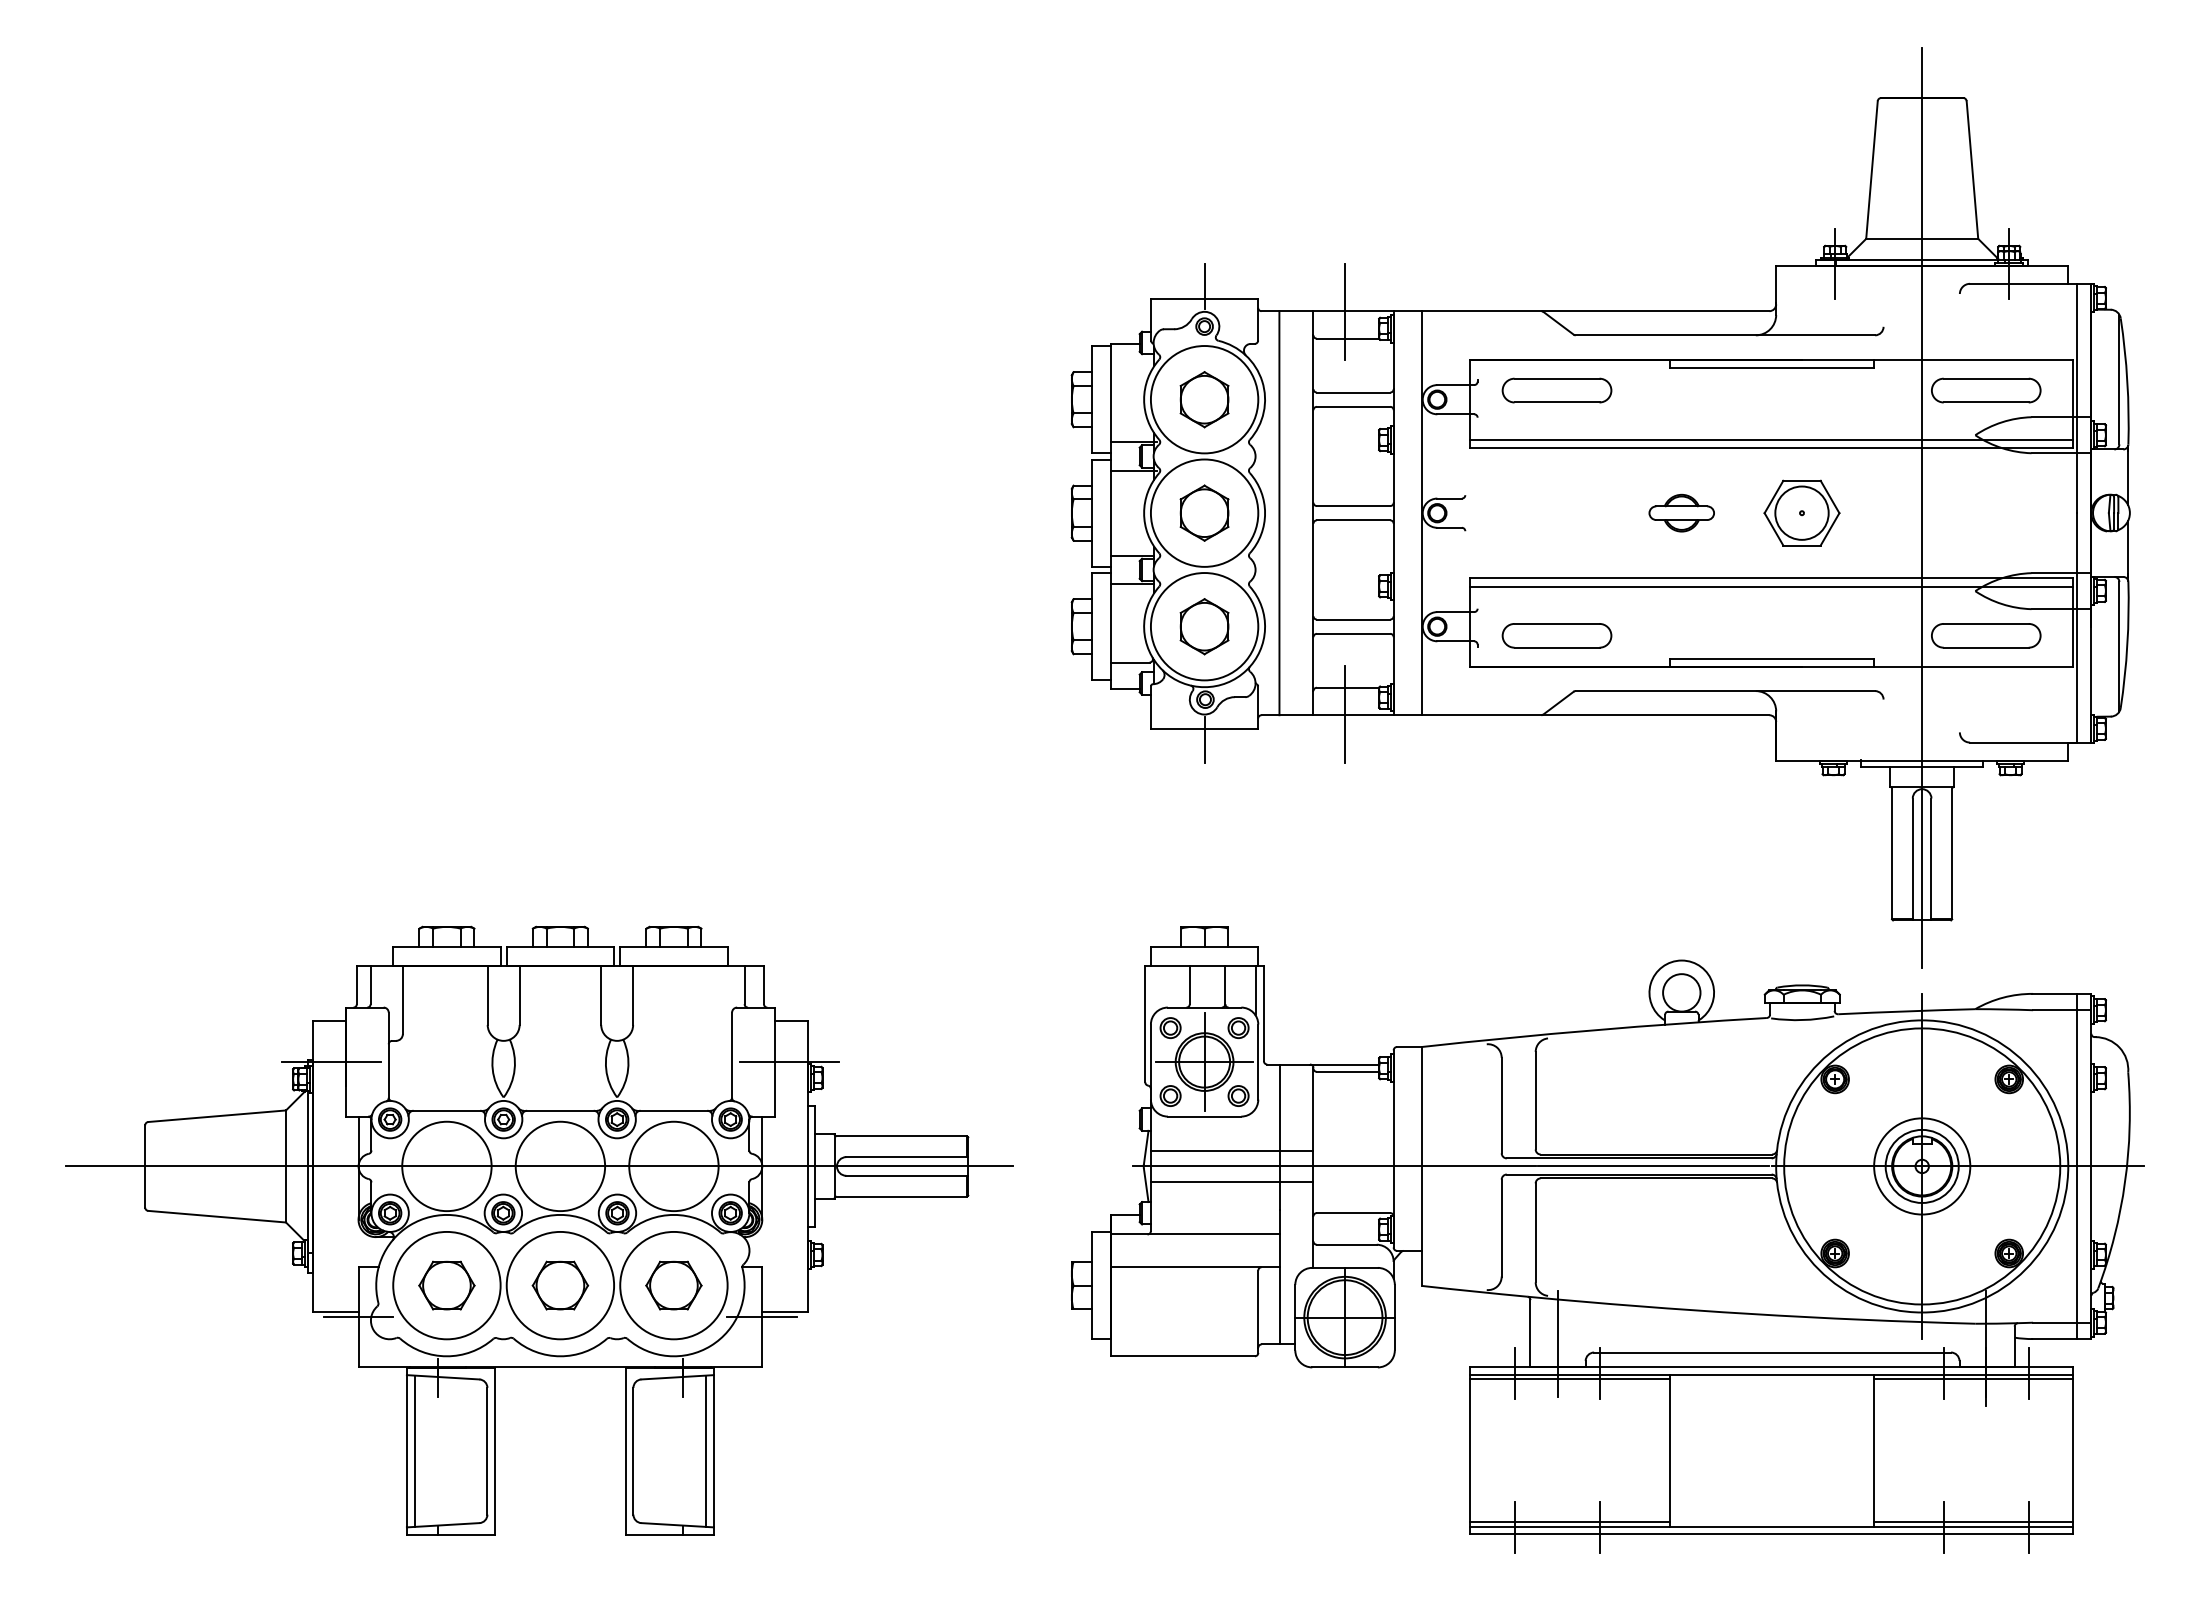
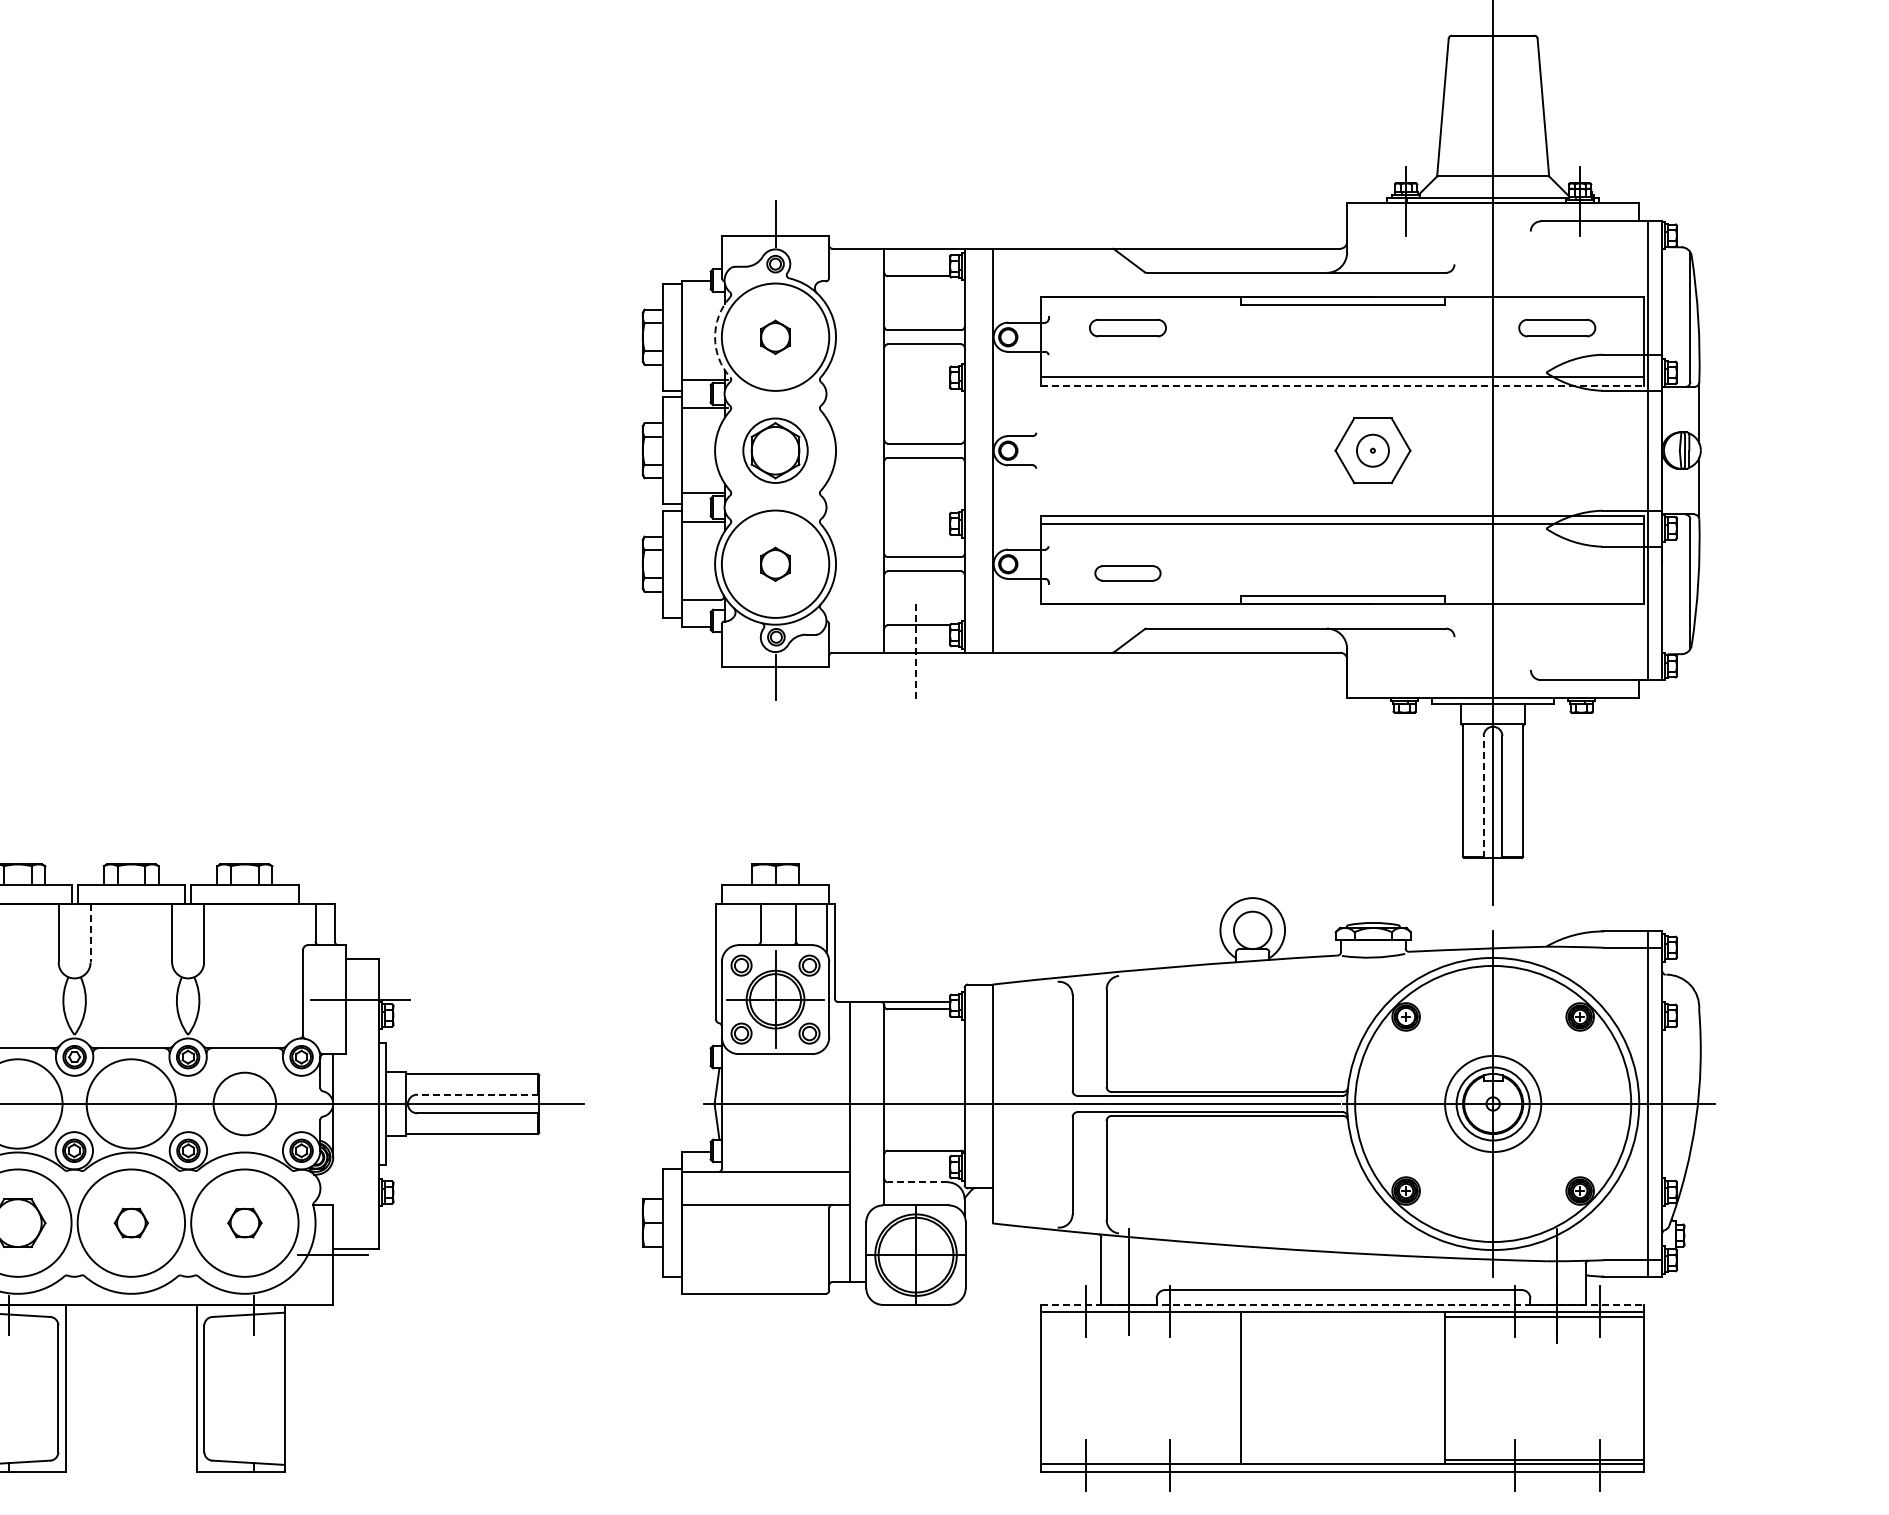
line: (1345, 311) -> (916, 249), removed
part: (1556, 390) -> (1127, 328), size x0.7
part: (1986, 390) -> (1557, 328), size x0.7
arc: (1144, 399) -> (715, 337), solid -> dashed
part: (1204, 399) -> (775, 337), size x0.6
line: (1771, 448) -> (1342, 386), solid -> dashed
circle: (1204, 512) -> (775, 450), size x0.6
part: (1681, 512) -> (1252, 450), removed
circle: (1801, 512) -> (1372, 450), size x0.6
line: (1279, 513) -> (850, 451), removed
part: (1204, 626) -> (775, 564), size x0.6
part: (1556, 635) -> (1127, 573), size x0.6
part: (1986, 635) -> (1557, 573), removed
line: (1345, 714) -> (916, 652), solid -> dashed
line: (1912, 859) -> (1483, 797), solid -> dashed
line: (519, 995) -> (90, 933), solid -> dashed
line: (1231, 1150) -> (802, 1088), removed
line: (907, 1157) -> (478, 1095), solid -> dashed
circle: (673, 1166) -> (244, 1104), size x0.7
line: (1231, 1182) -> (802, 1120), removed
line: (1346, 1244) -> (917, 1182), solid -> dashed
part: (560, 1285) -> (131, 1223), size x0.6
part: (673, 1285) -> (244, 1223), size x0.6
line: (1771, 1367) -> (1342, 1305), solid -> dashed
line: (1569, 1379) -> (1140, 1317), removed
line: (705, 1450) -> (276, 1388), removed
line: (1569, 1522) -> (1140, 1460), removed

